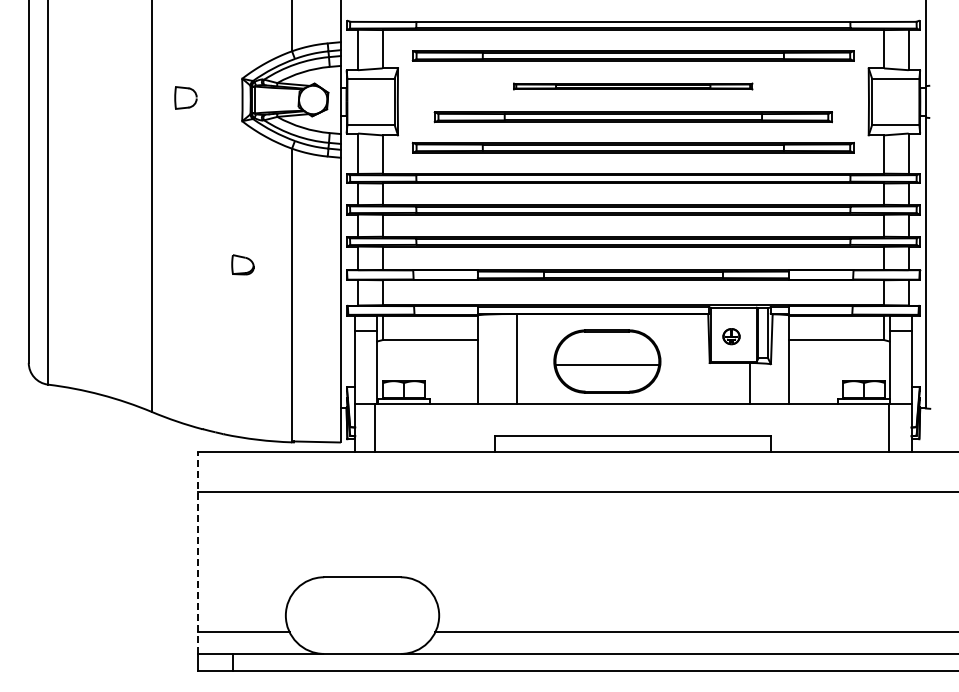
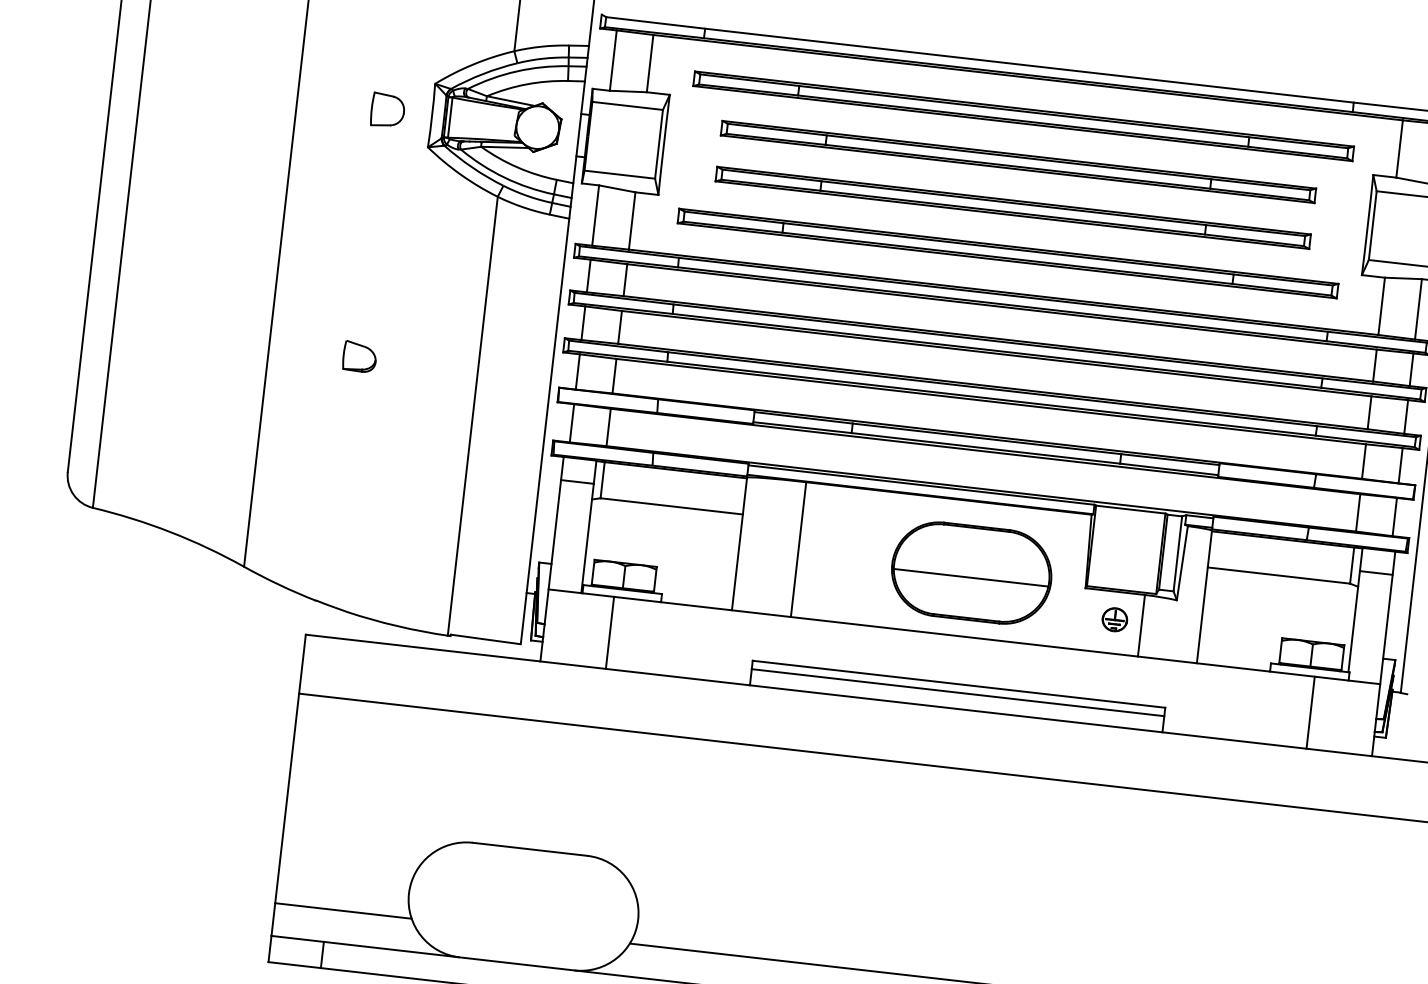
part: (632, 86) -> (1017, 161), size x1.67
part: (185, 97) -> (387, 109), moved
part: (242, 264) -> (359, 356), moved
part: (731, 336) -> (1114, 619), moved
part: (607, 361) -> (971, 572), moved
line: (374, 428) -> (609, 633), moved
line: (888, 428) -> (1310, 712), moved
line: (633, 441) -> (958, 692), added
line: (198, 553) -> (289, 785), dashed -> solid

